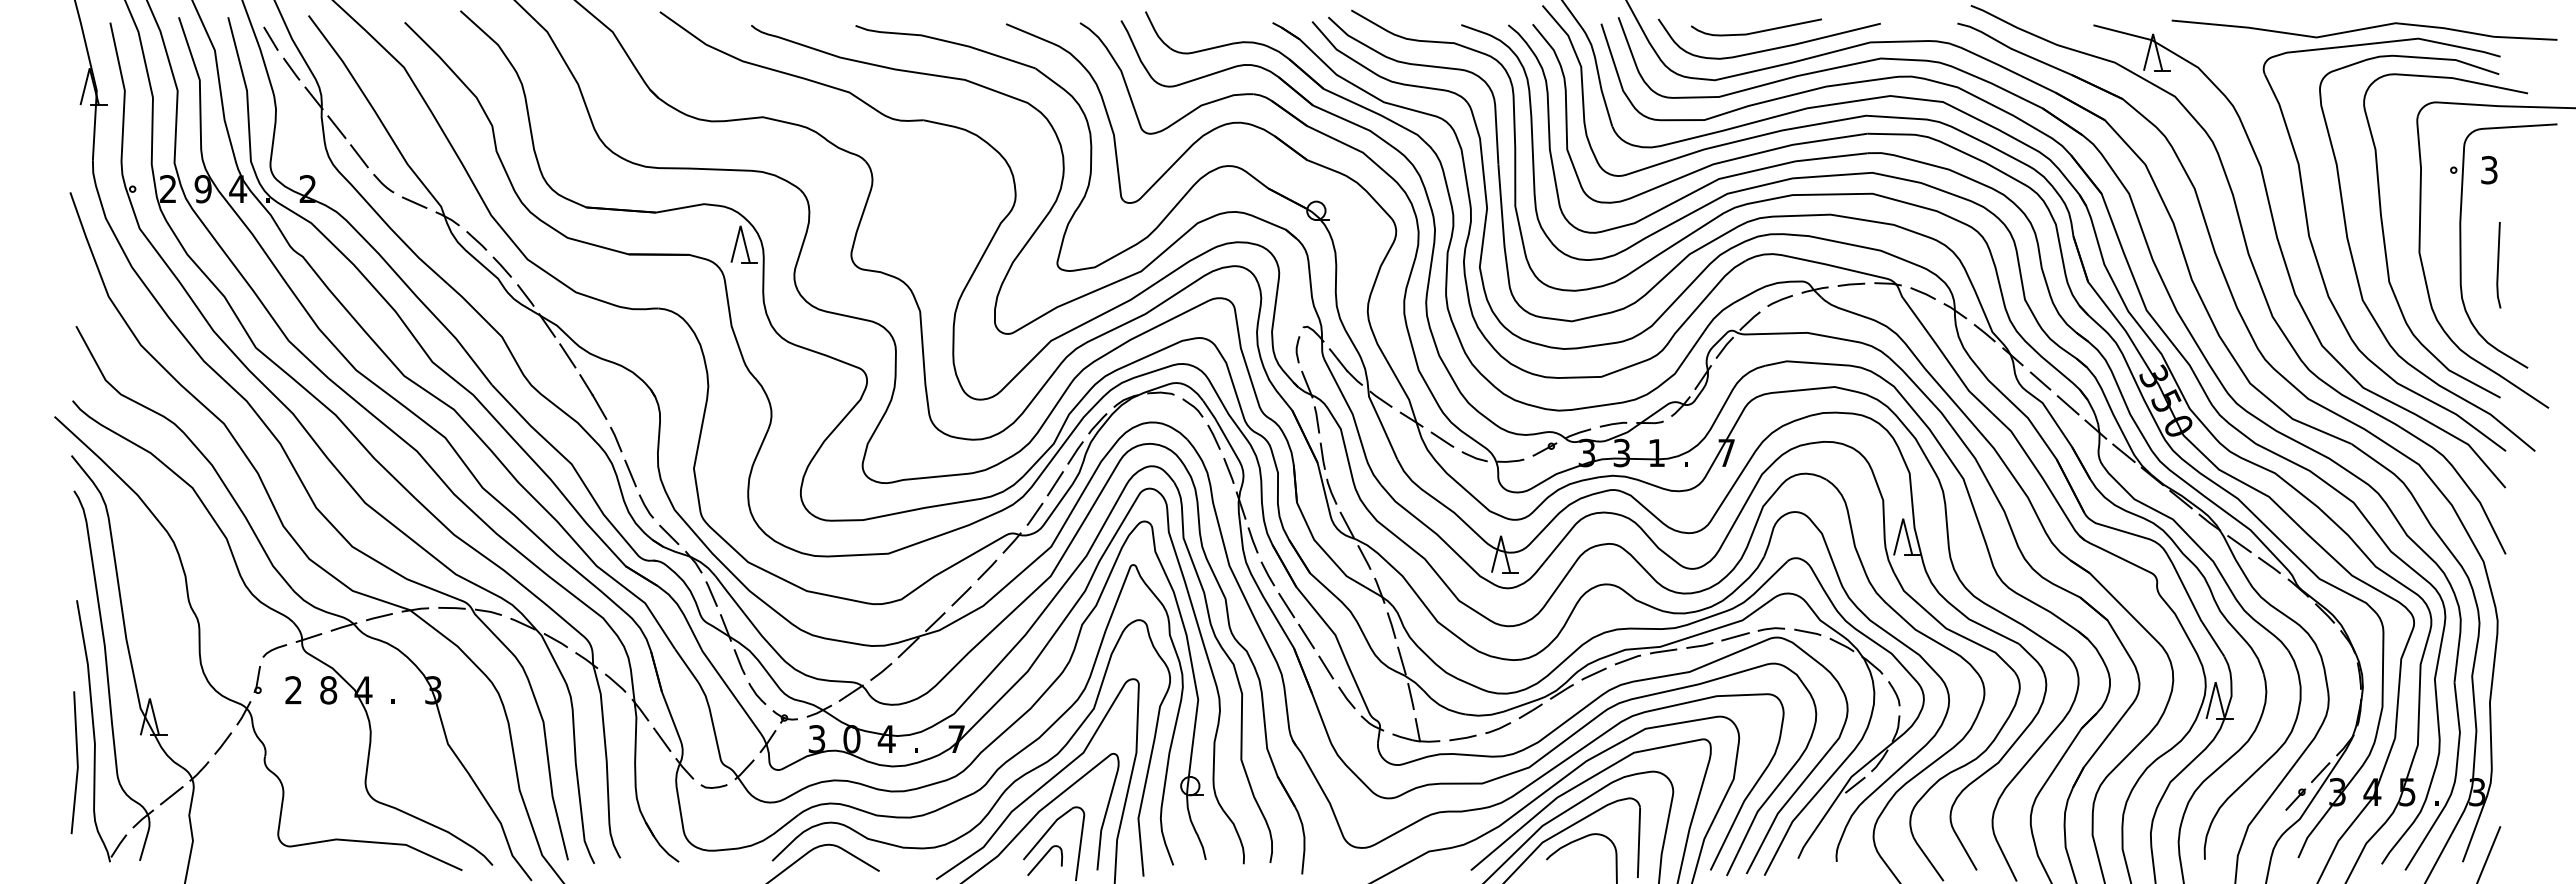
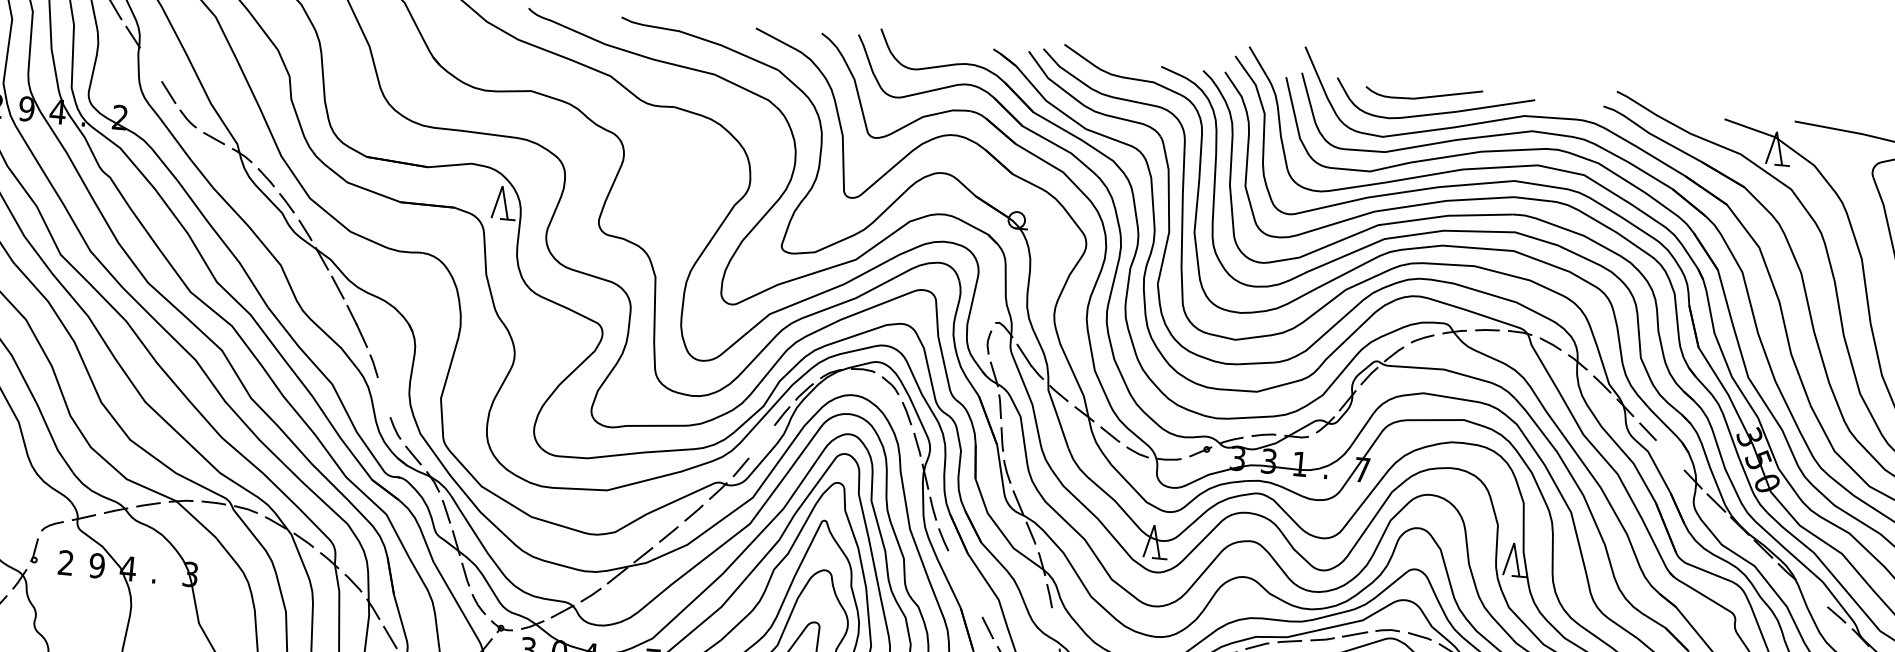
line: (336, 127) -> (150, 65), removed
line: (2067, 405) -> (1669, 455), removed
line: (630, 473) -> (384, 397), removed
line: (1054, 483) -> (760, 441), removed
line: (2239, 544) -> (1811, 593), removed
line: (1286, 605) -> (957, 569), removed
line: (1306, 636) -> (972, 598), removed
line: (1401, 660) -> (1055, 627), removed
text: (328, 690) -> (97, 565), 8 -> 9

